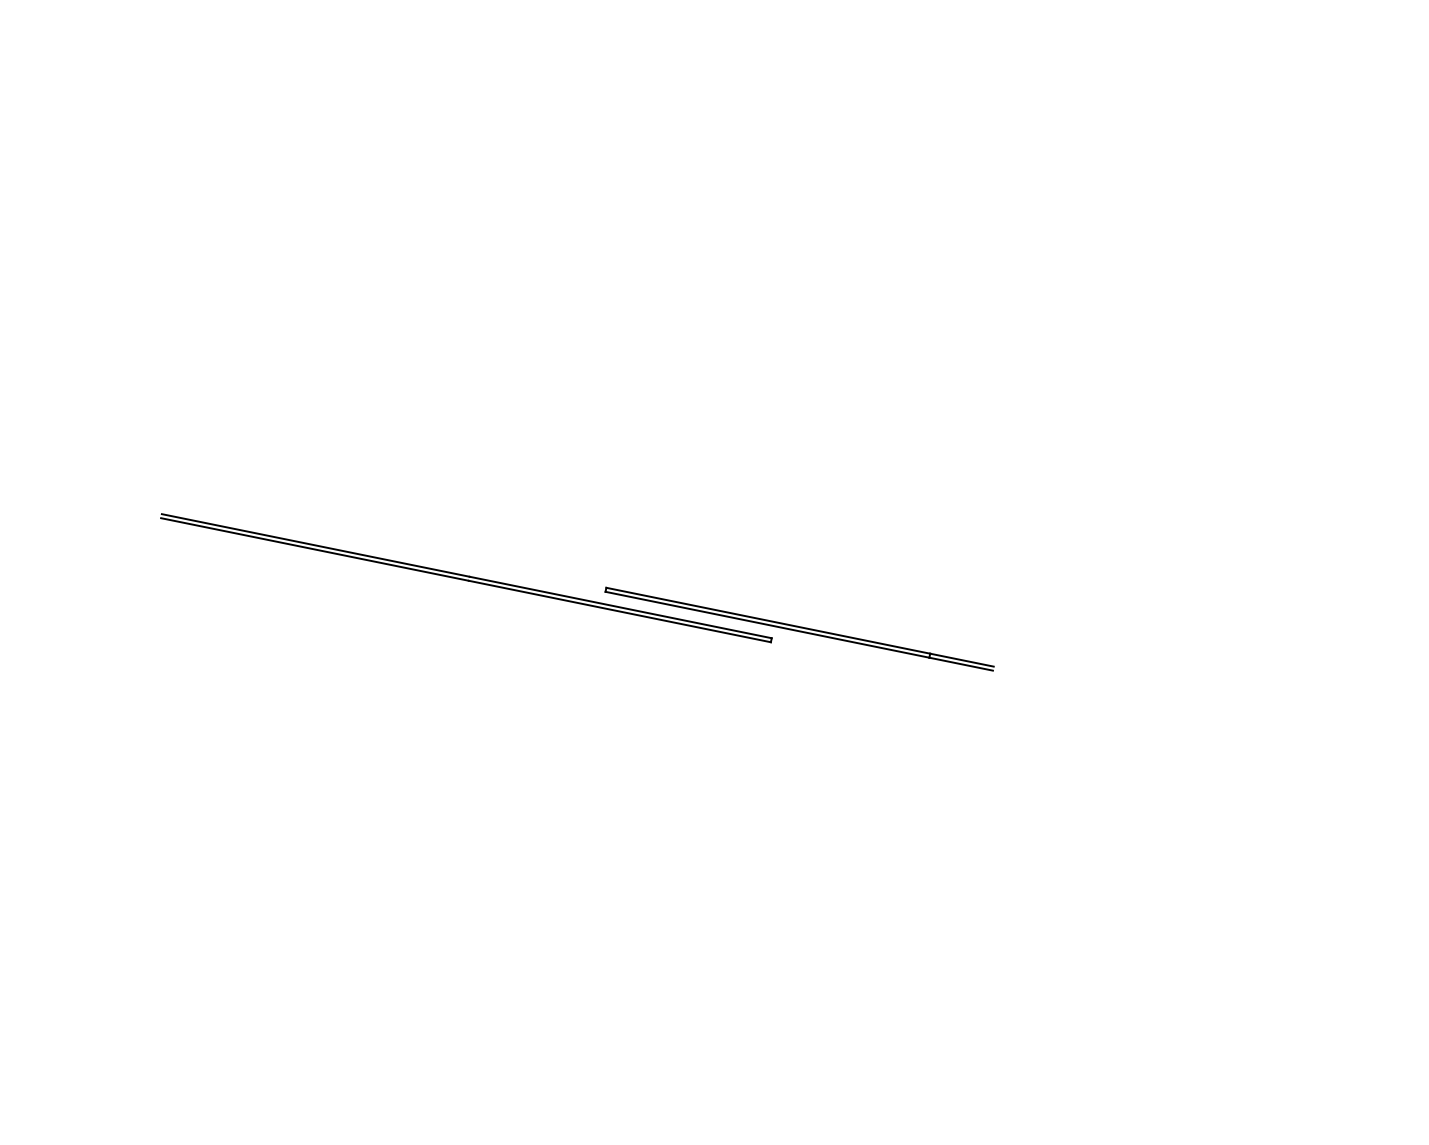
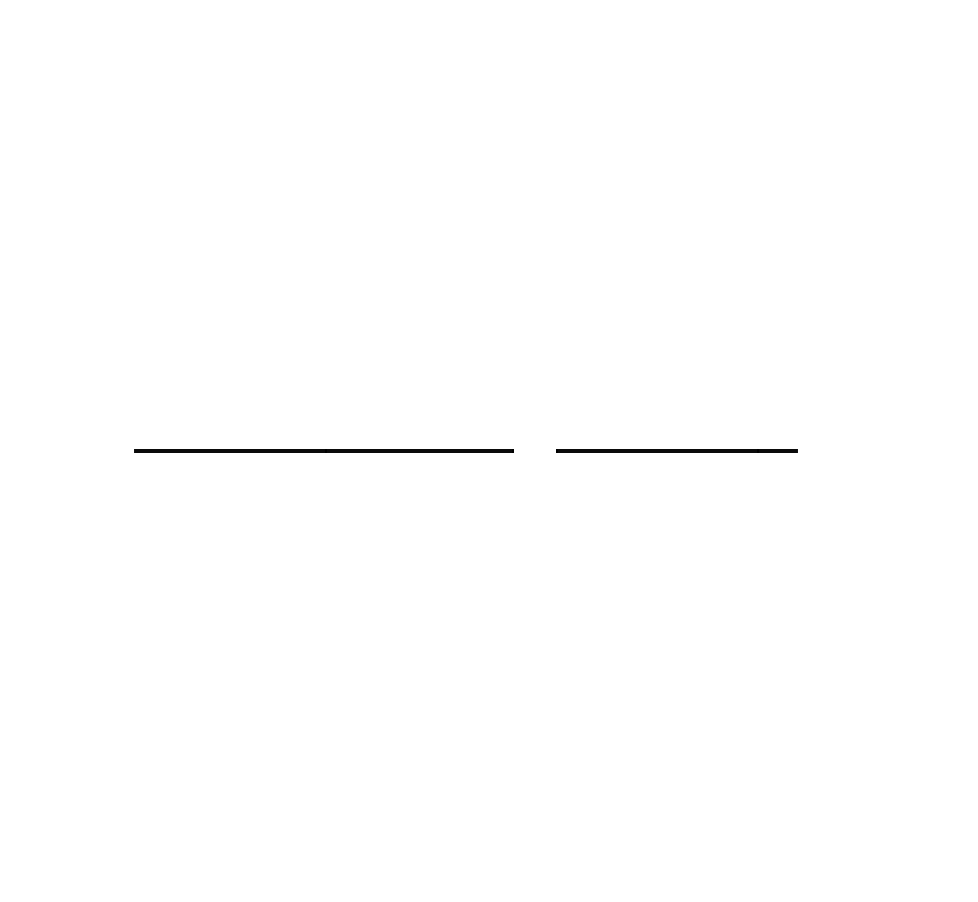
line: (799, 628) -> (676, 450), moved

